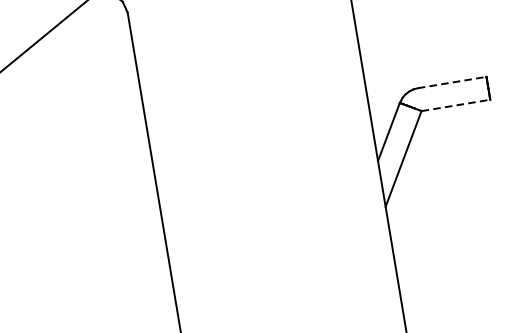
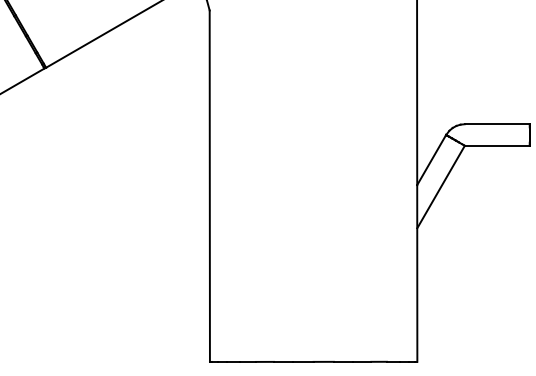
line: (452, 82) -> (497, 124), dashed -> solid
line: (456, 105) -> (497, 145), dashed -> solid

